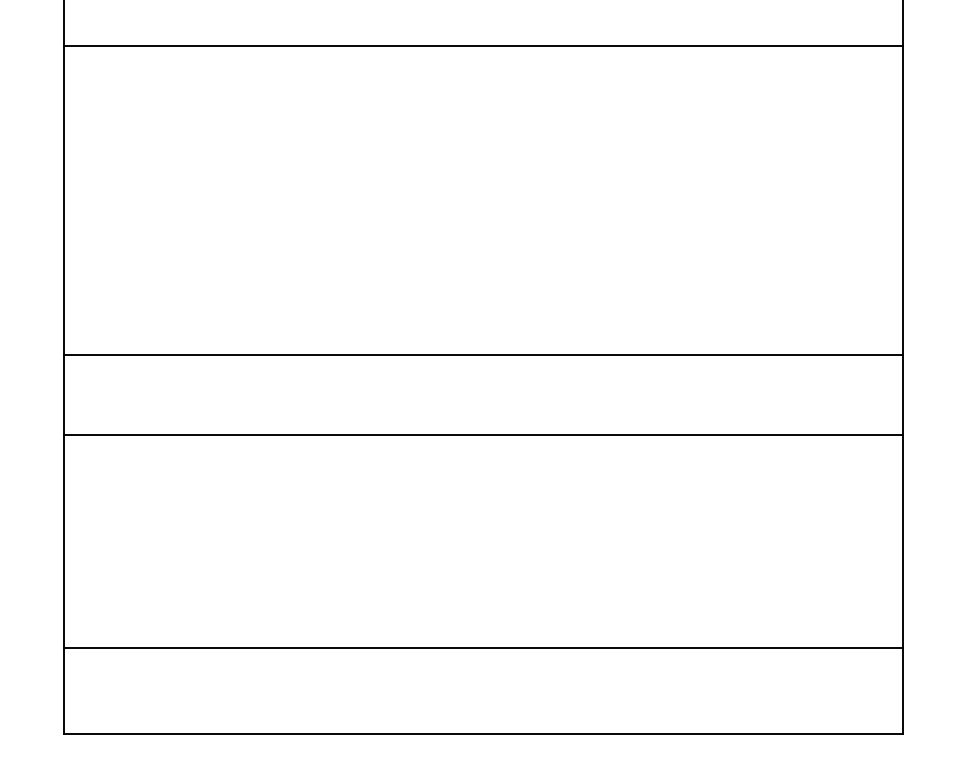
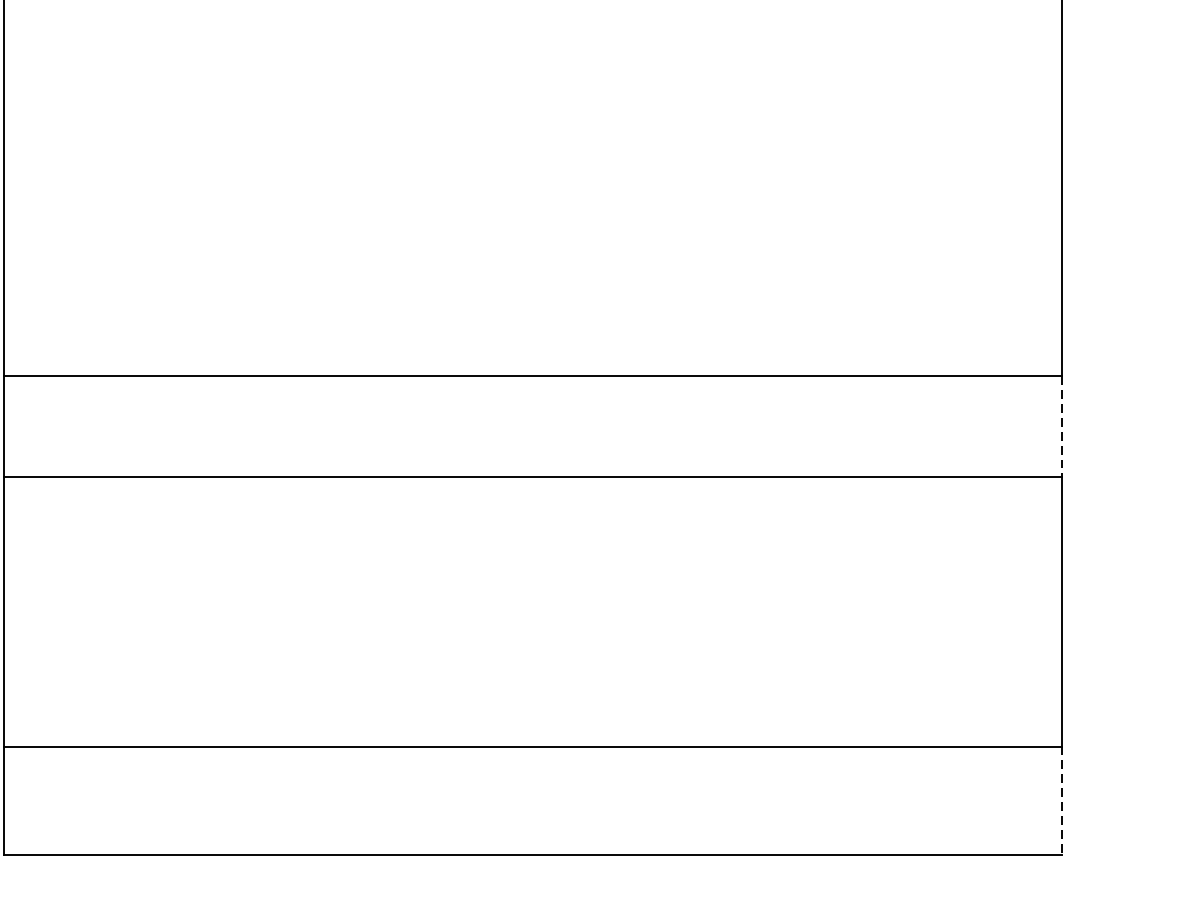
line: (902, 395) -> (1062, 428), solid -> dashed
line: (902, 690) -> (1062, 800), solid -> dashed

